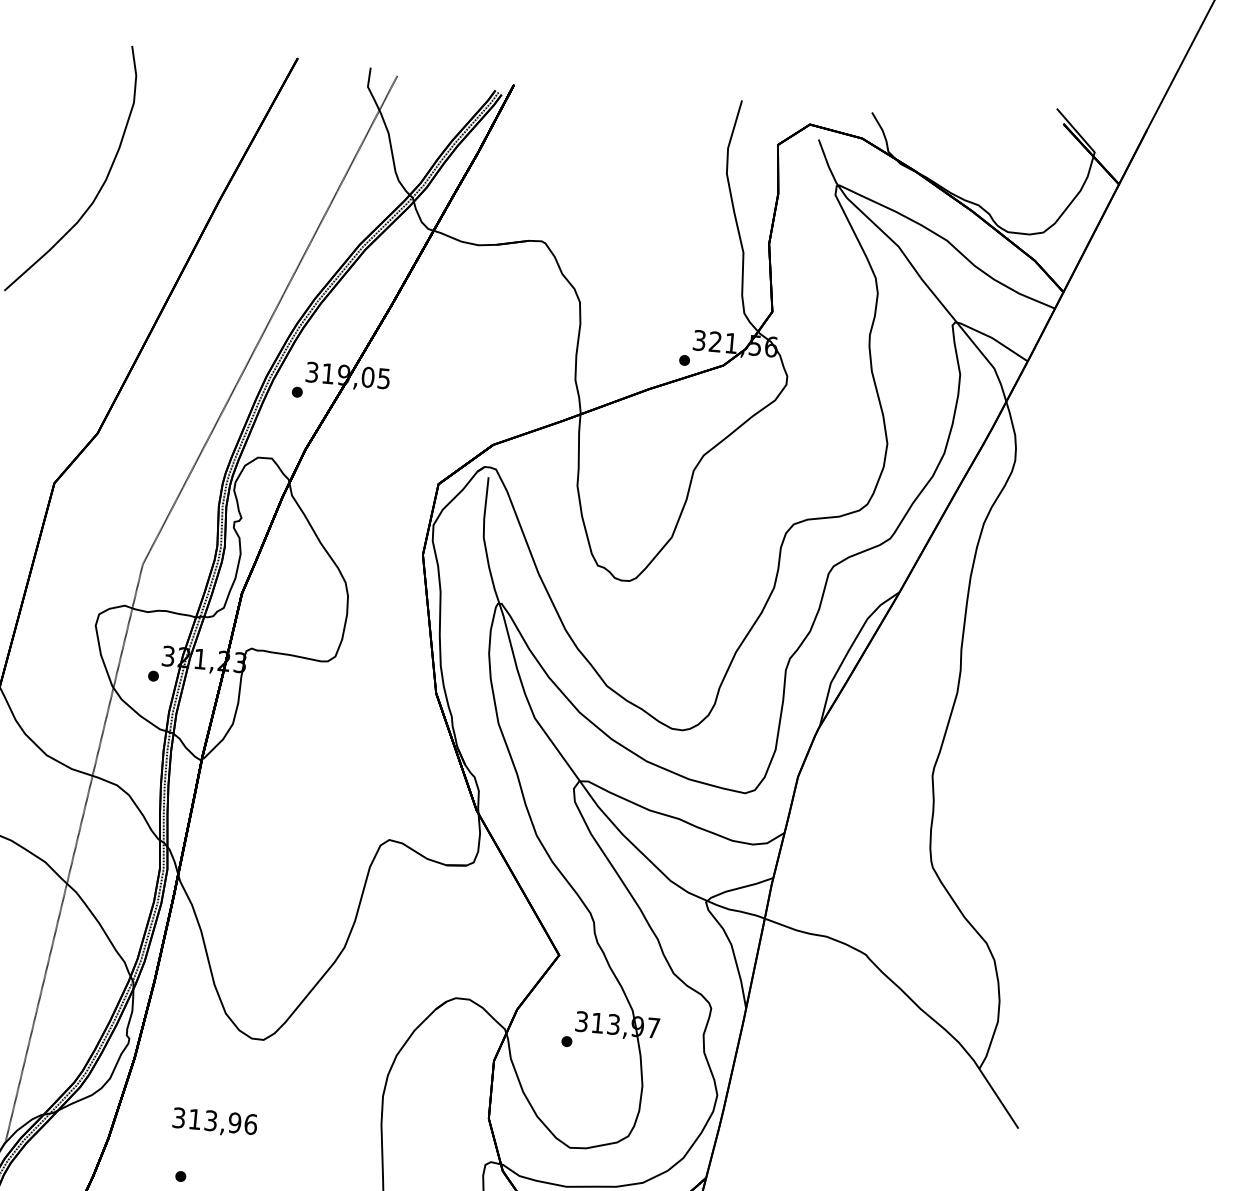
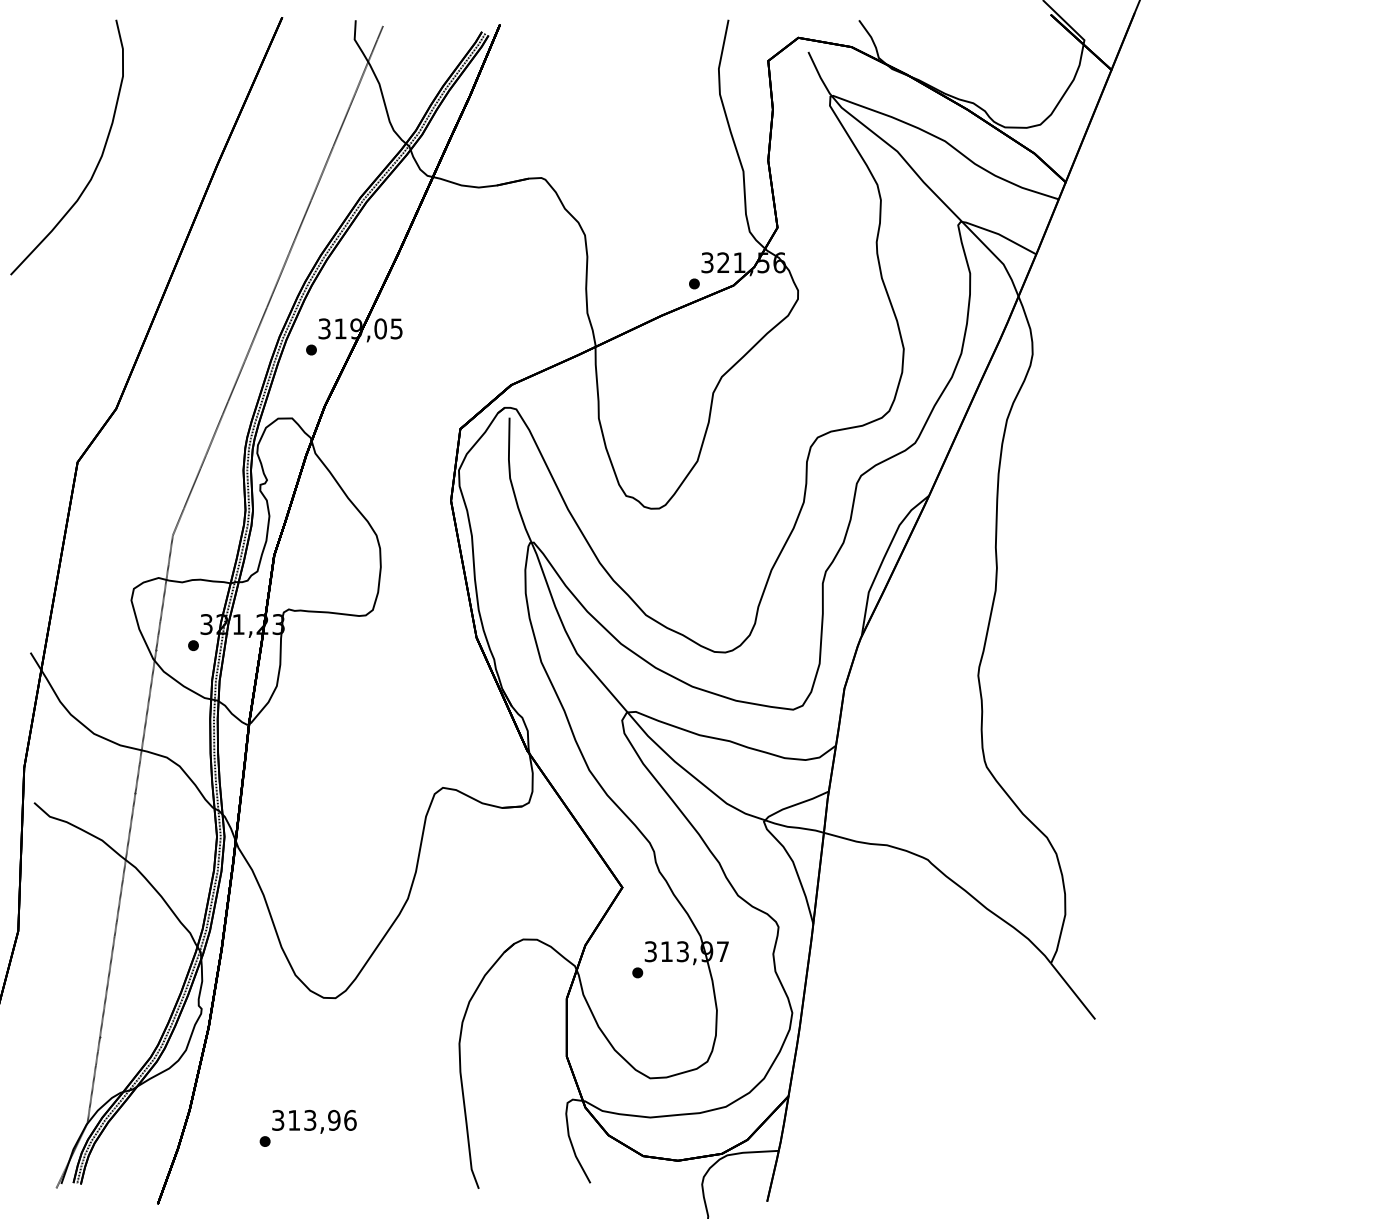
text: (215, 1122) -> (314, 1121), moved

